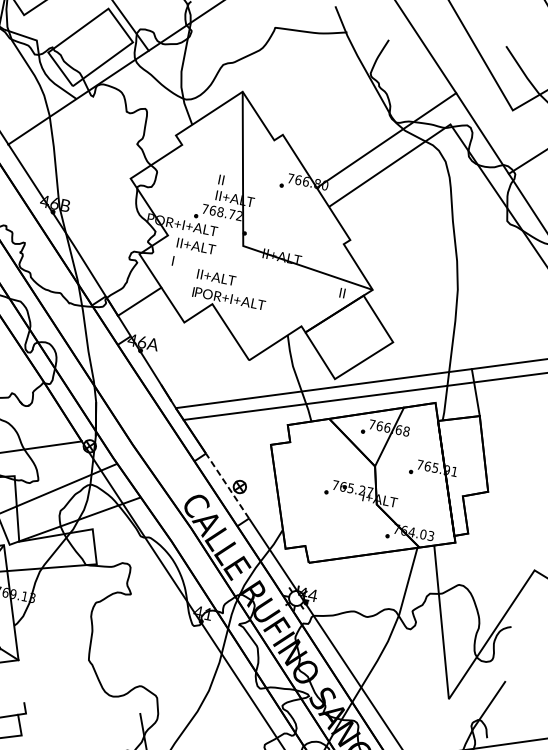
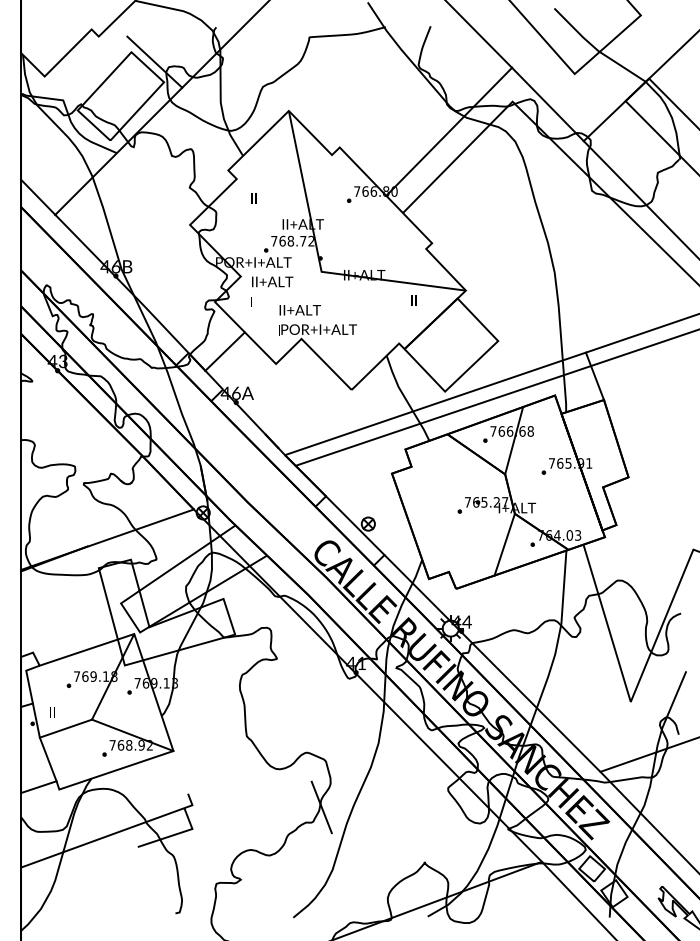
text: (220, 179) -> (253, 198), moved
text: (341, 293) -> (413, 300), moved
line: (226, 485) -> (354, 525), dashed -> solid
line: (361, 530) -> (504, 544), added

